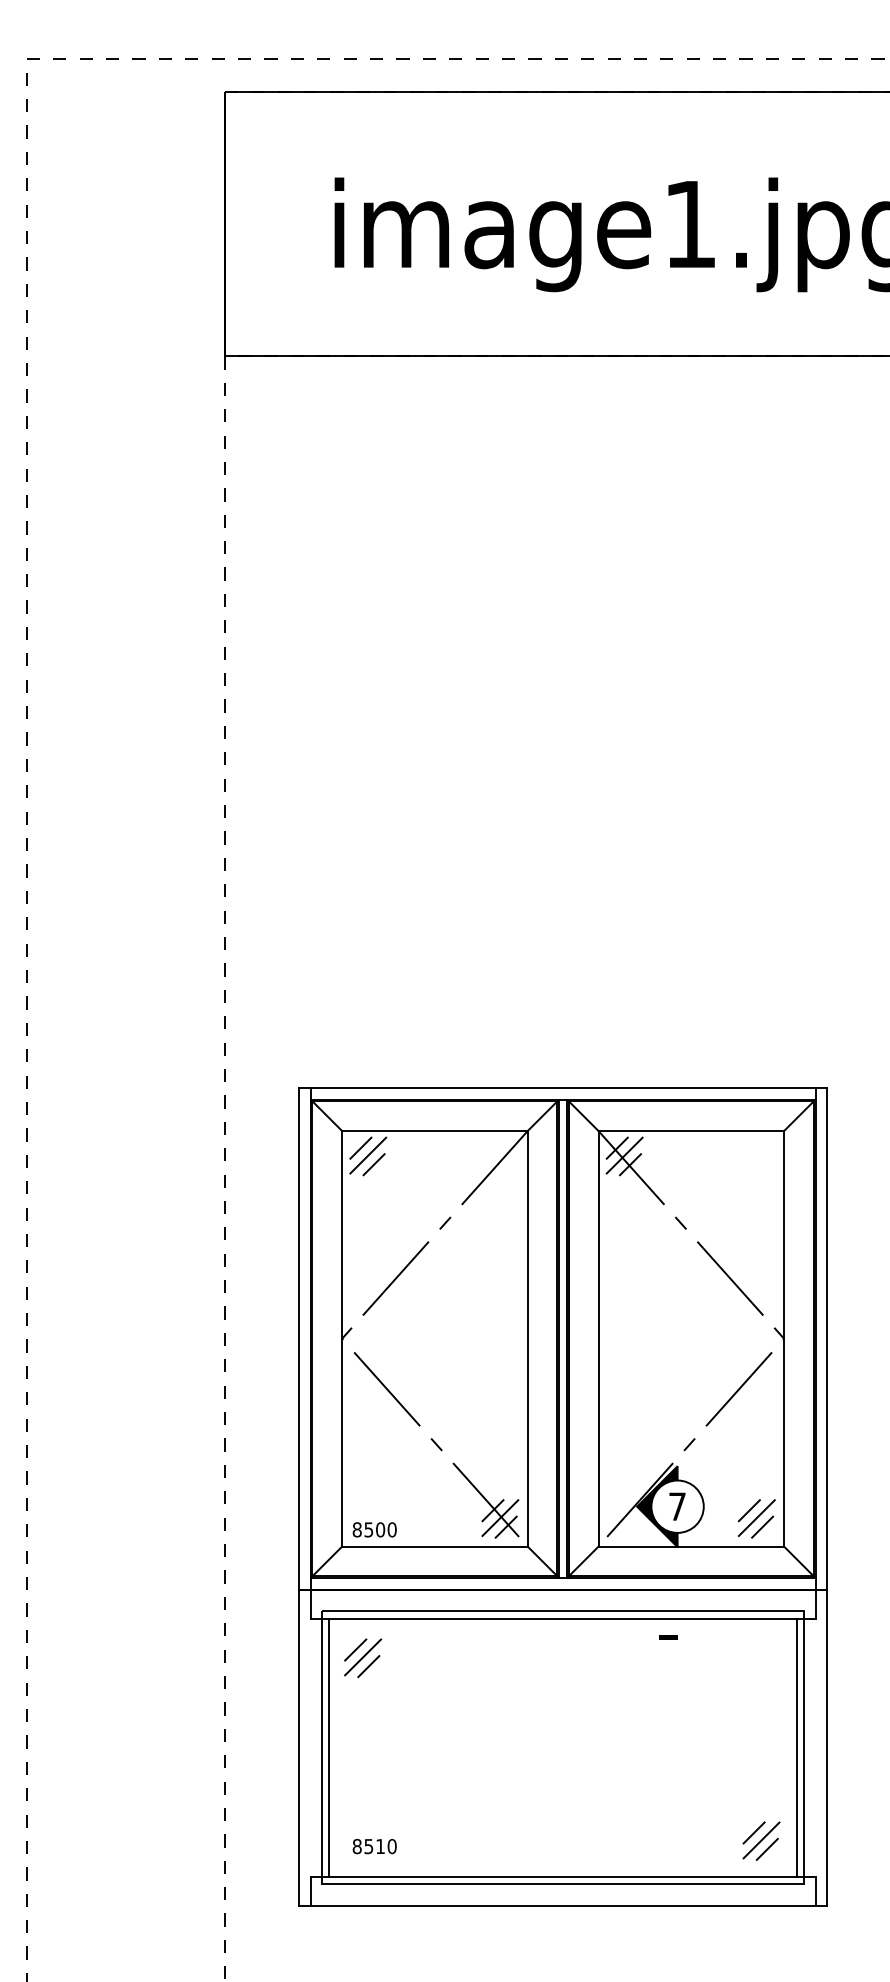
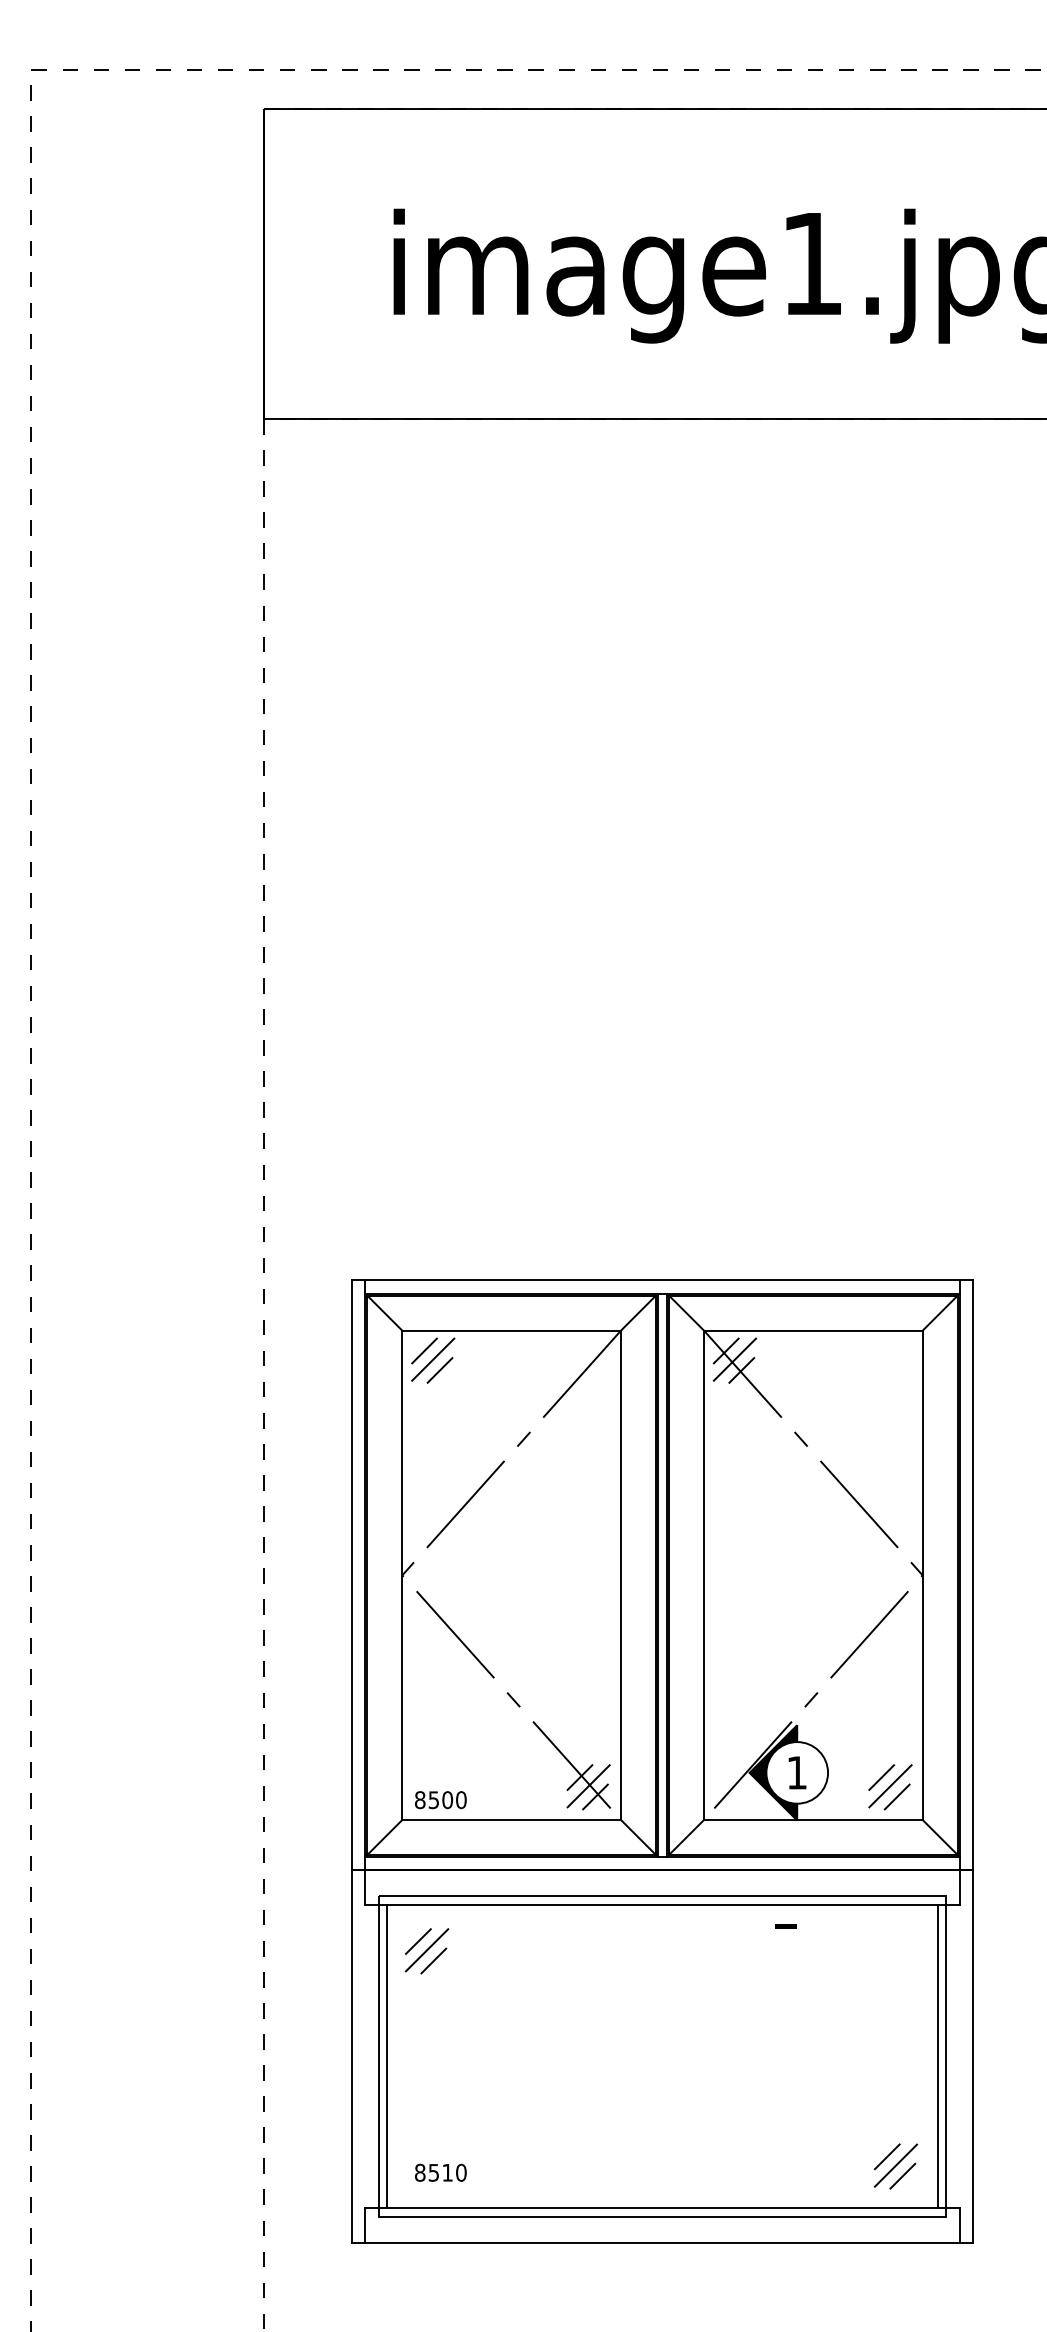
text: (677, 1506) -> (797, 1772), 7 -> 1

